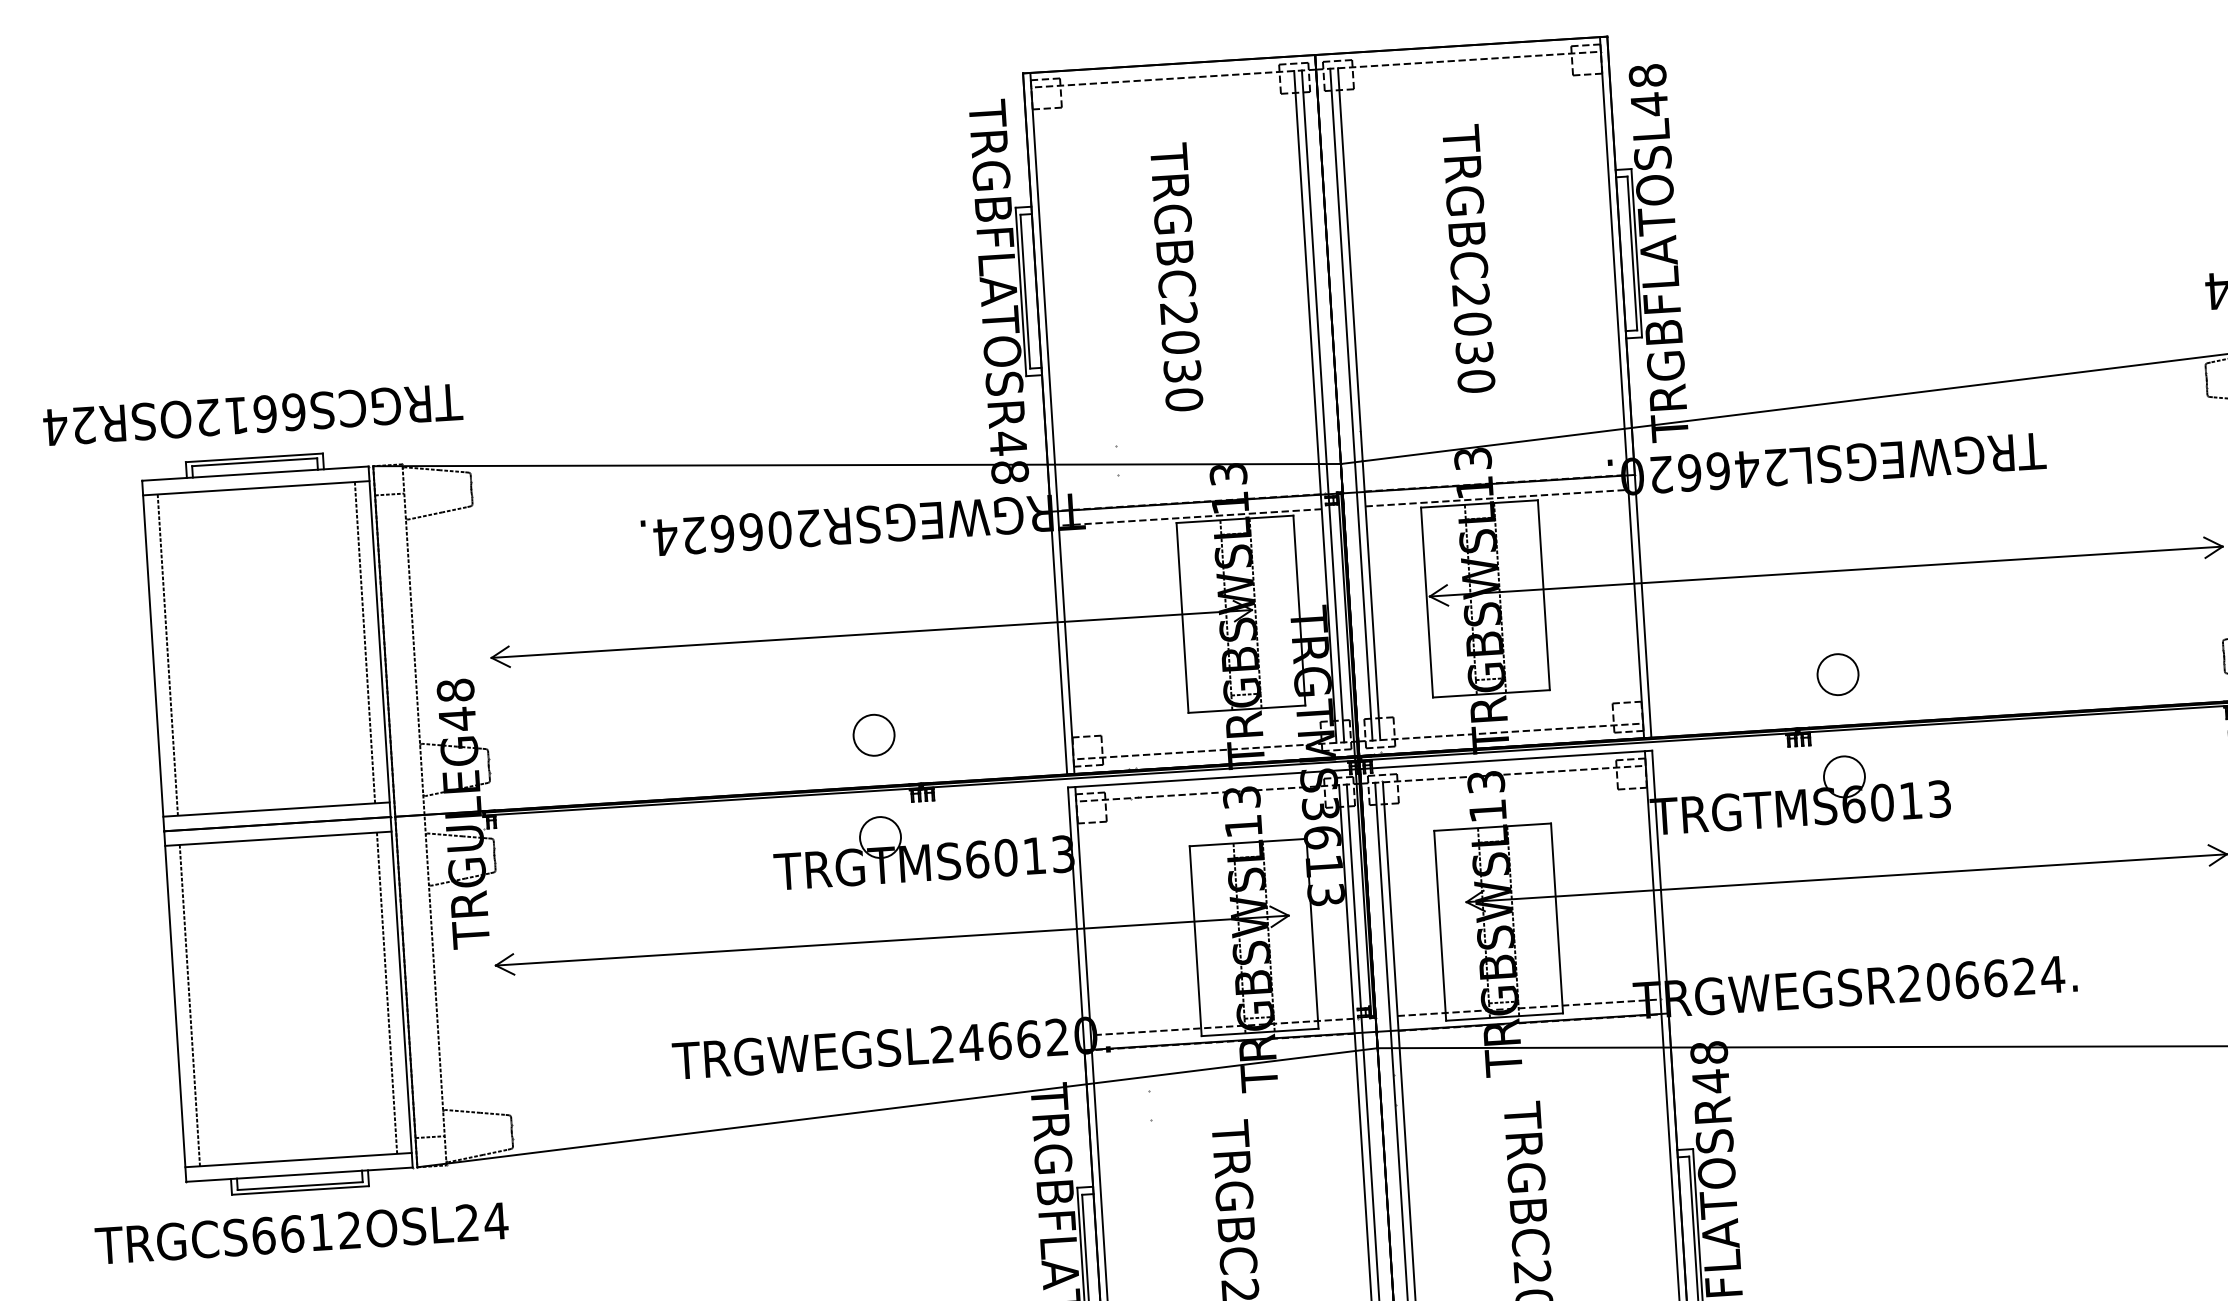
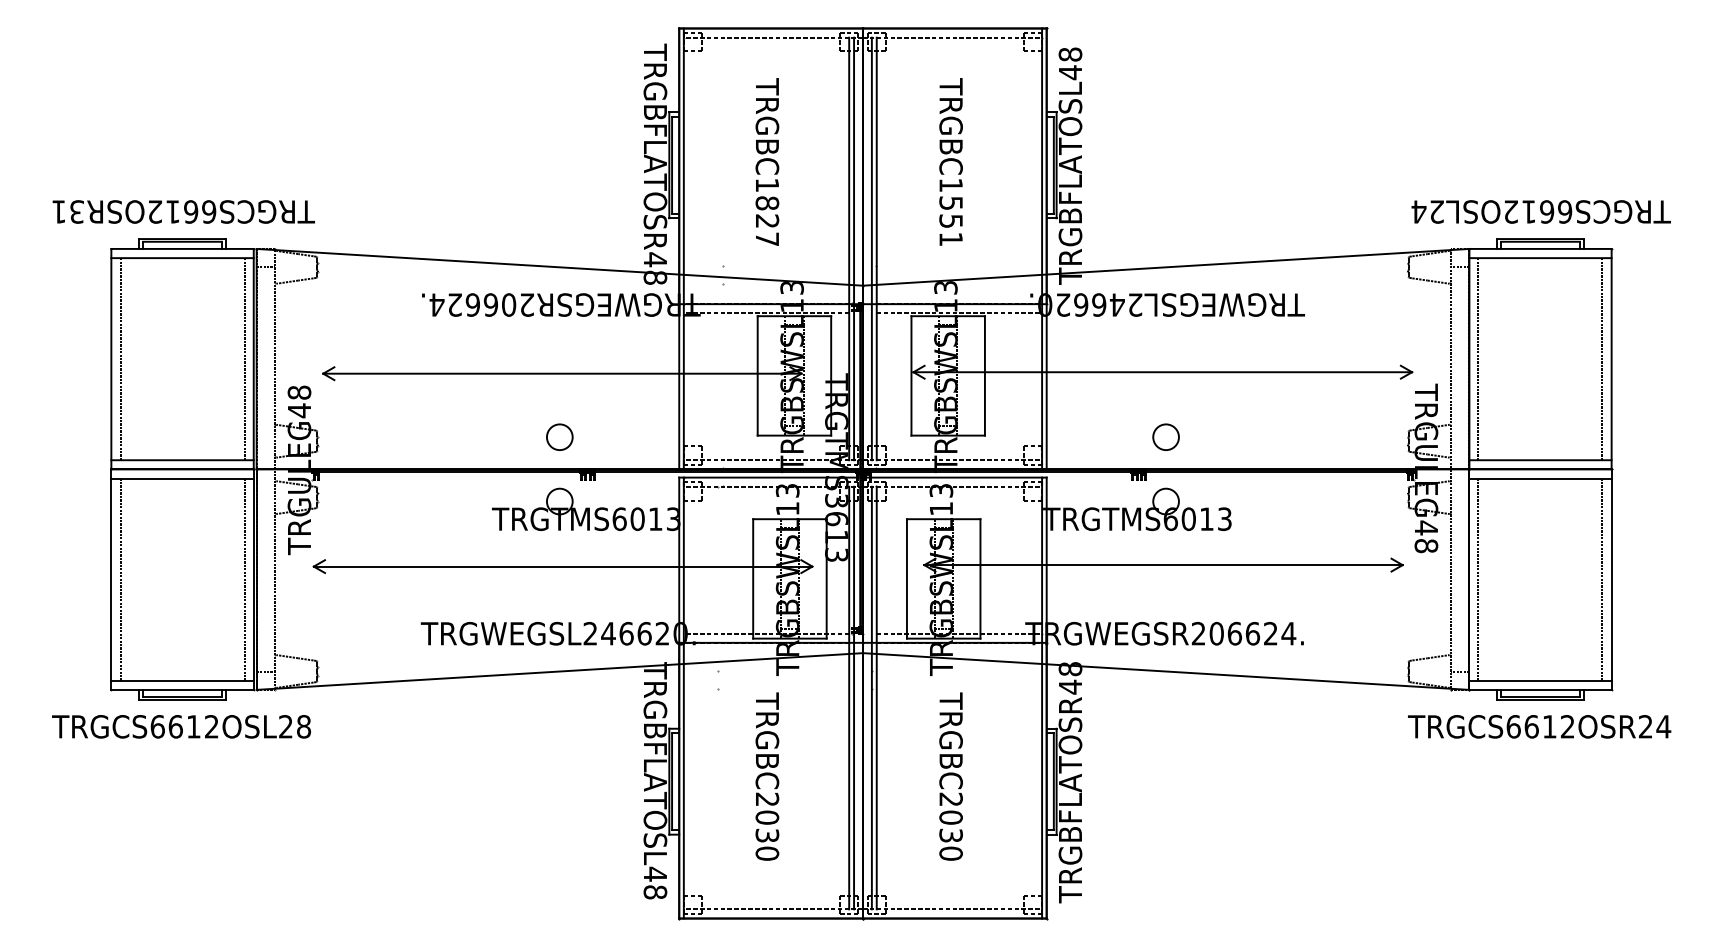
text: (1472, 338) -> (950, 212), TRGBC2030 -> TRGBC1551
text: (1181, 357) -> (767, 212), TRGBC2030 -> TRGBC1827
text: (68, 425) -> (67, 211), TRGCS6612OSR24 -> TRGCS6612OSR31
text: (495, 1220) -> (303, 726), TRGCS6612OSL24 -> TRGCS6612OSL28

